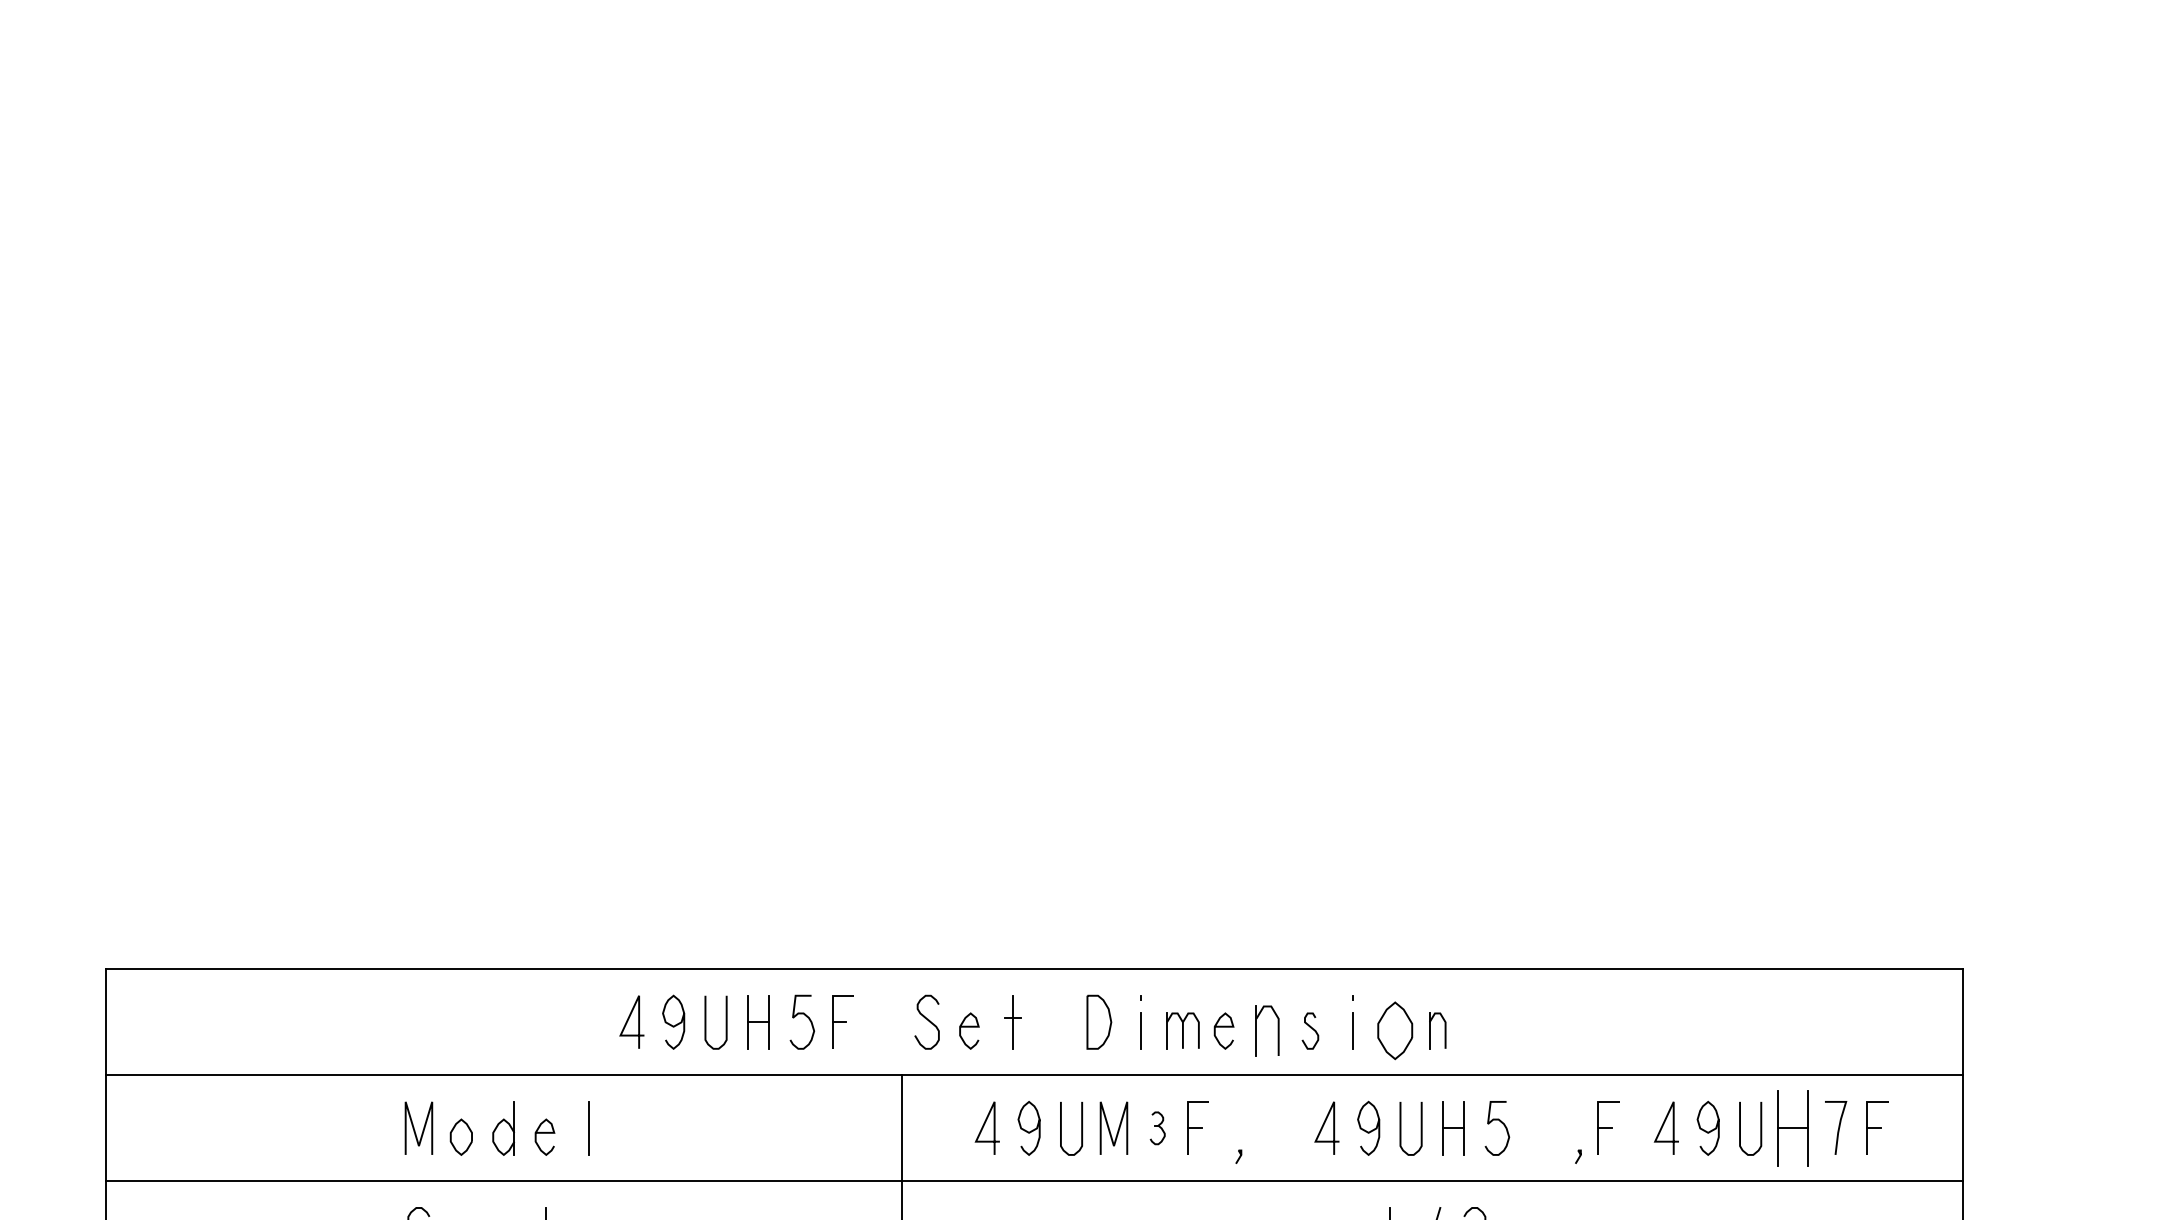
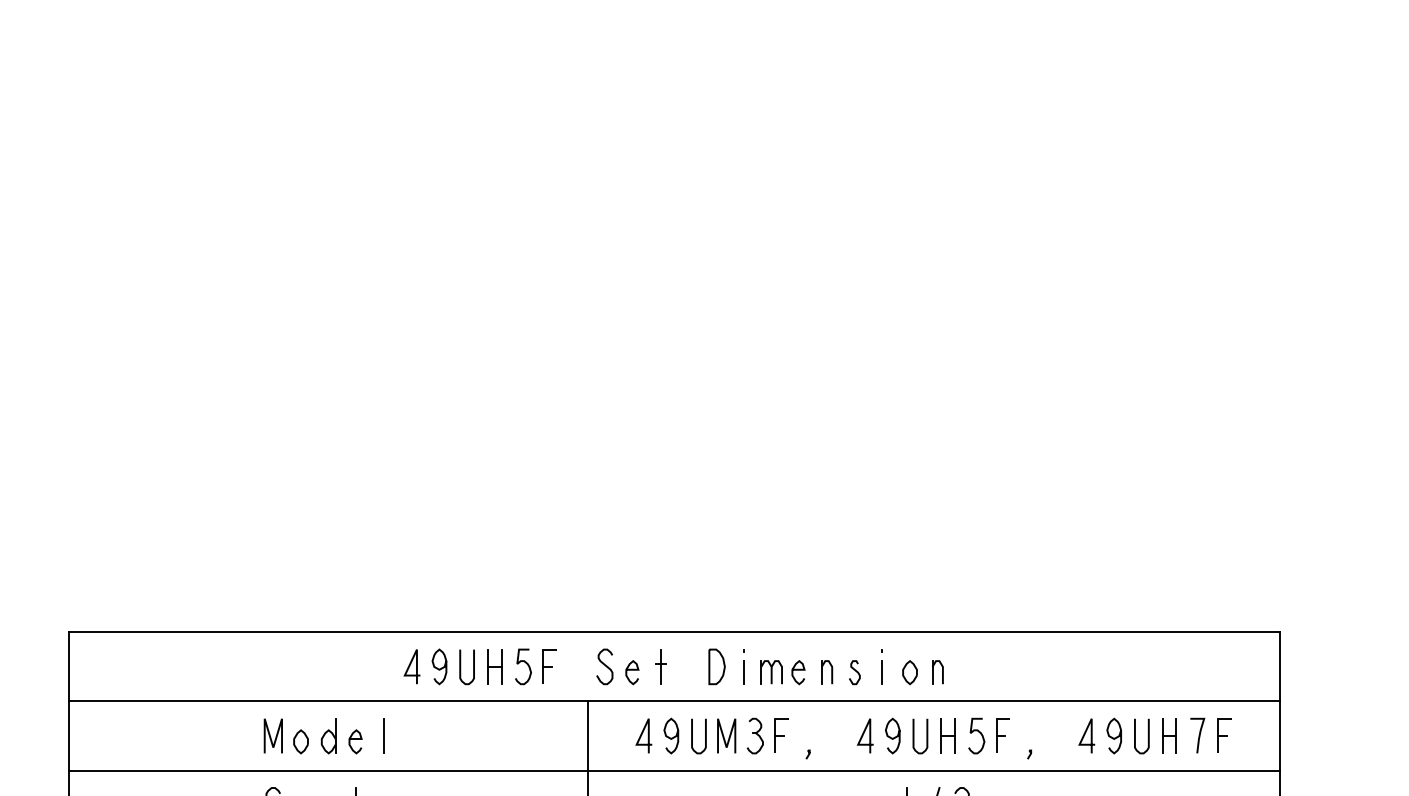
part: (1268, 1030) -> (827, 672), size x0.71
part: (1394, 1030) -> (909, 672), size x0.62
part: (1156, 1127) -> (754, 735), size x1.67
part: (1607, 1127) -> (1002, 735), moved
part: (1792, 1127) -> (1169, 735), size x0.71

